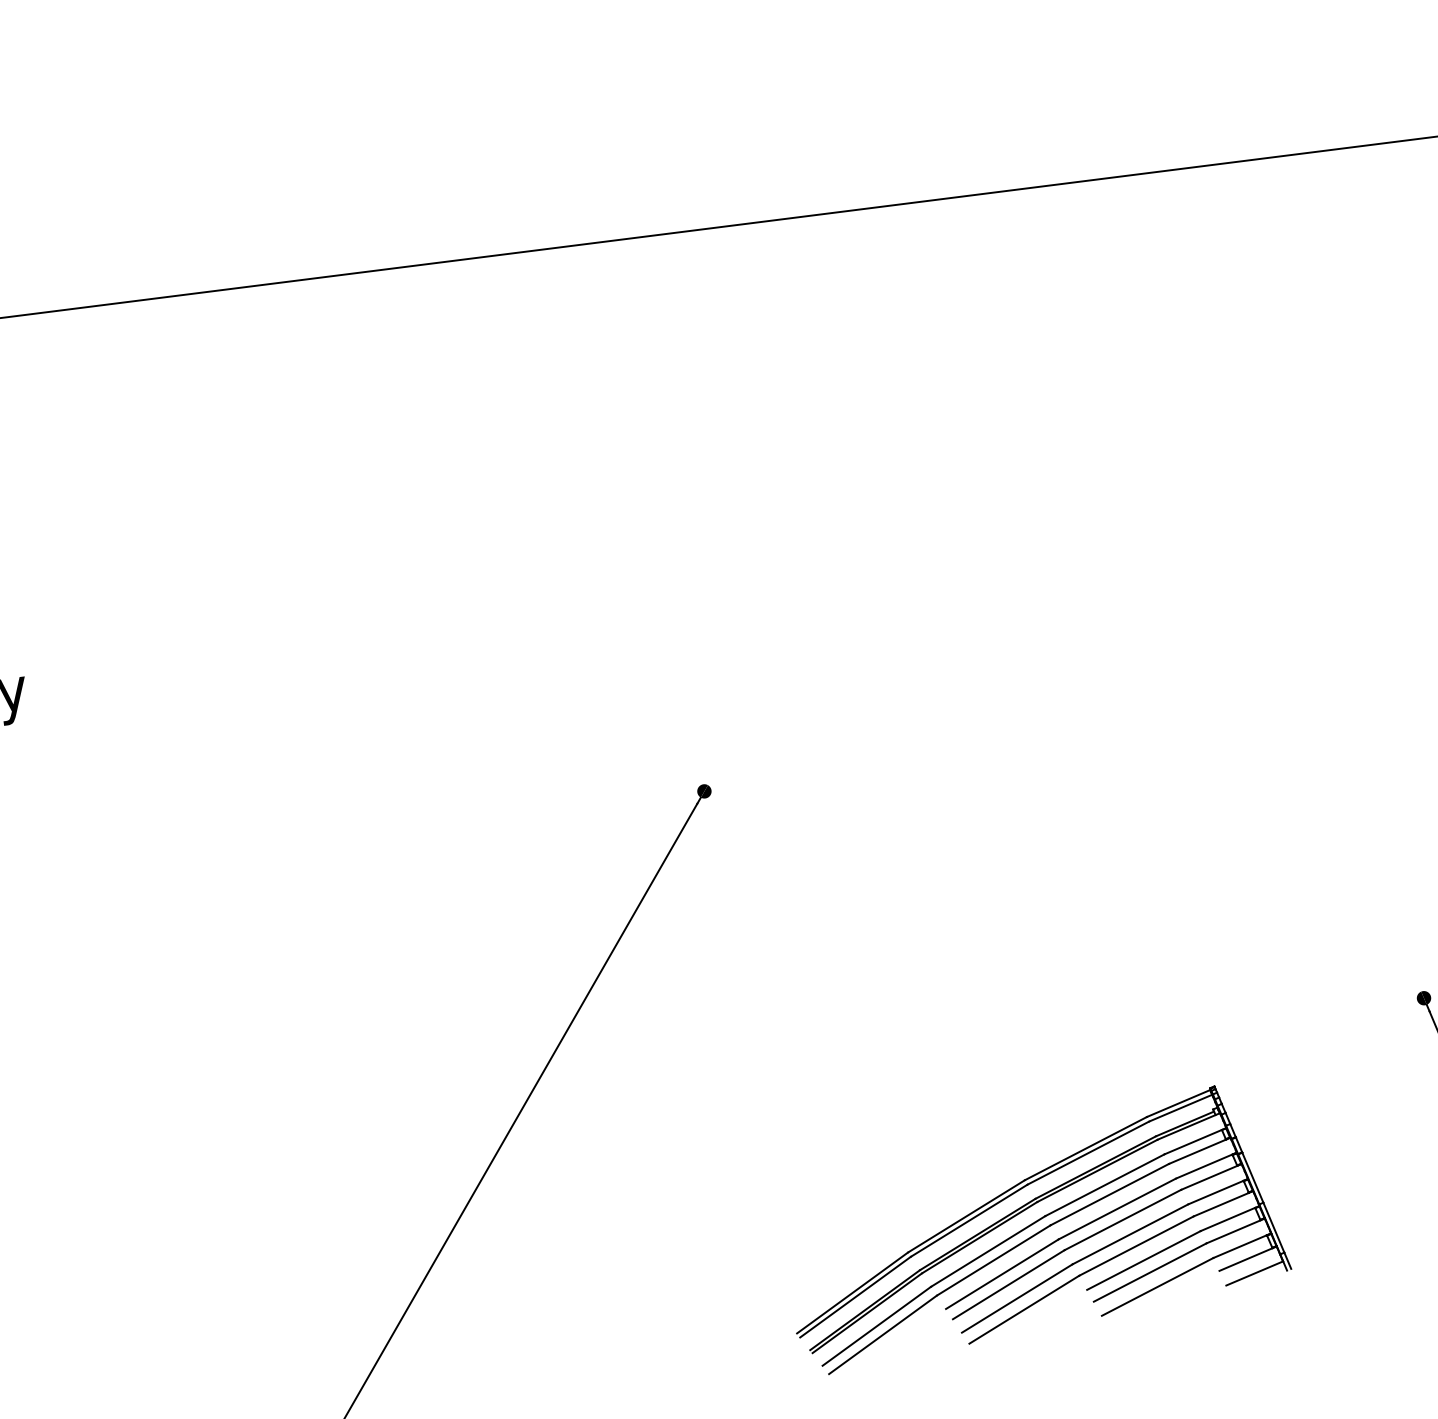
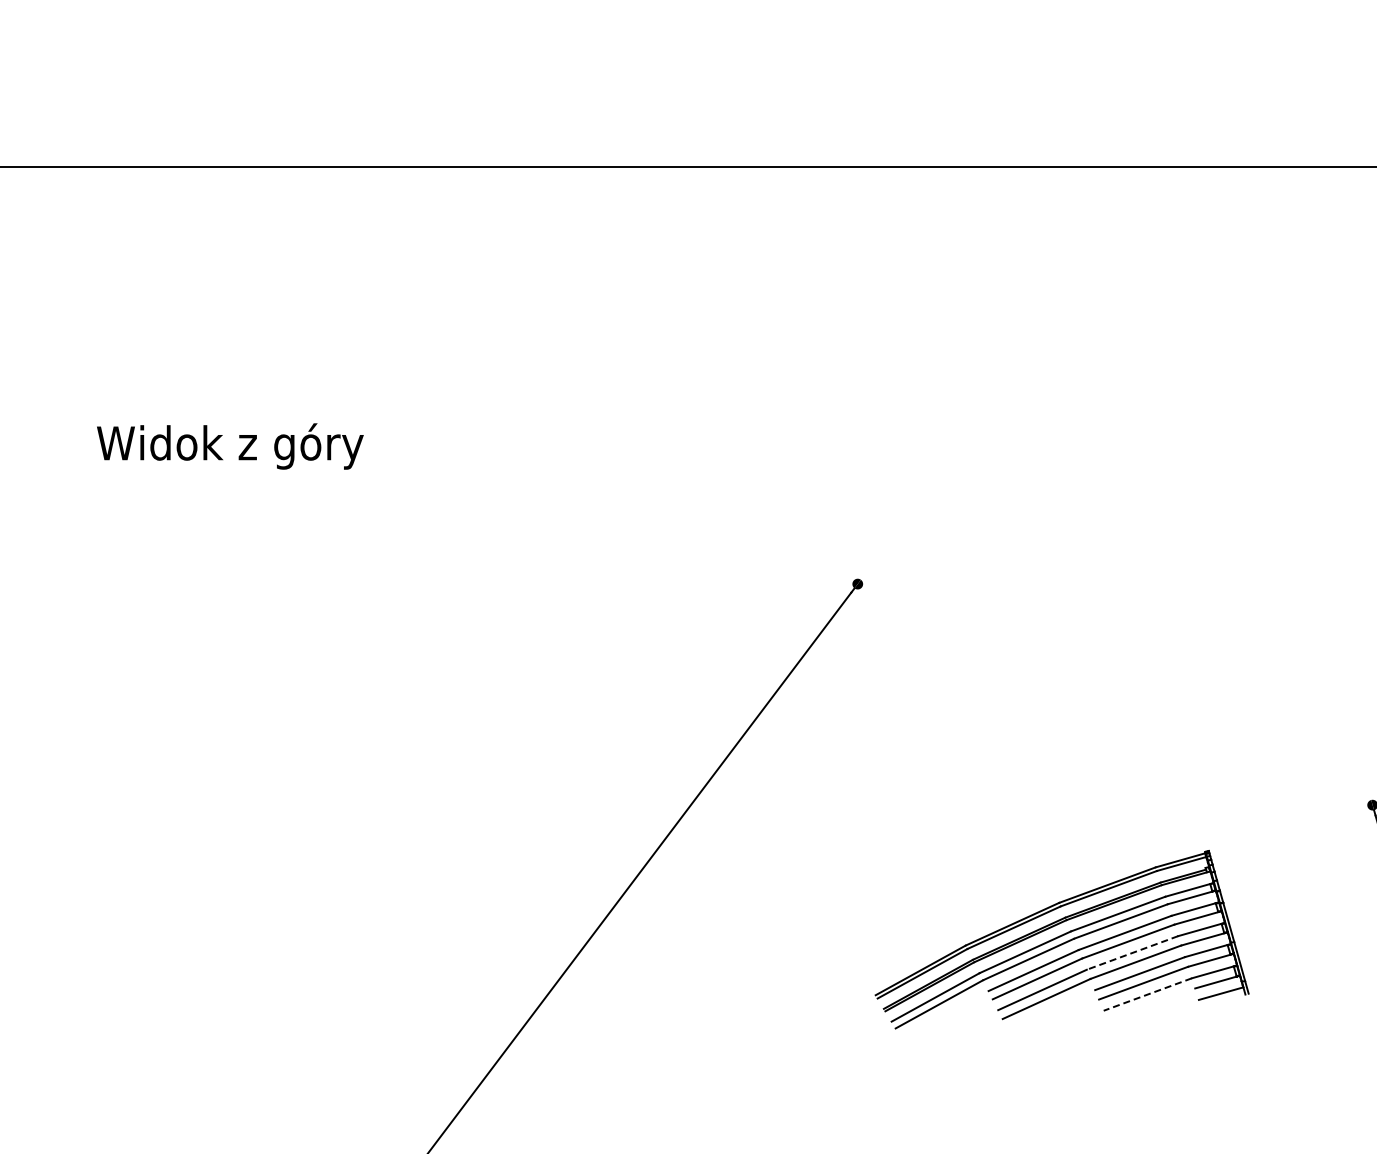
line: (1130, 1233) -> (1132, 952), solid -> dashed
line: (1157, 1286) -> (1147, 994), solid -> dashed

